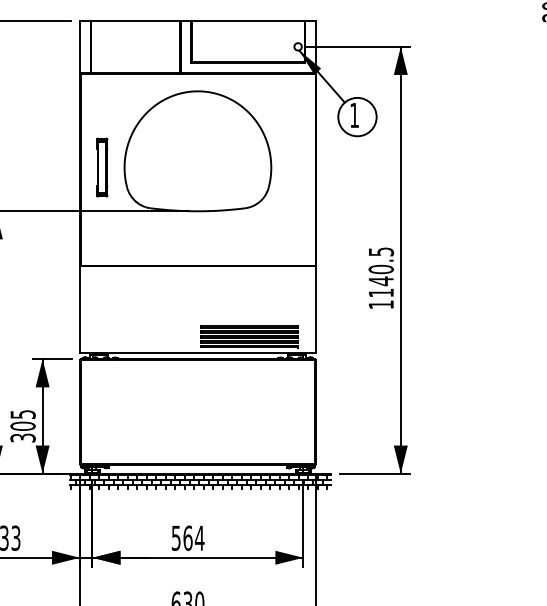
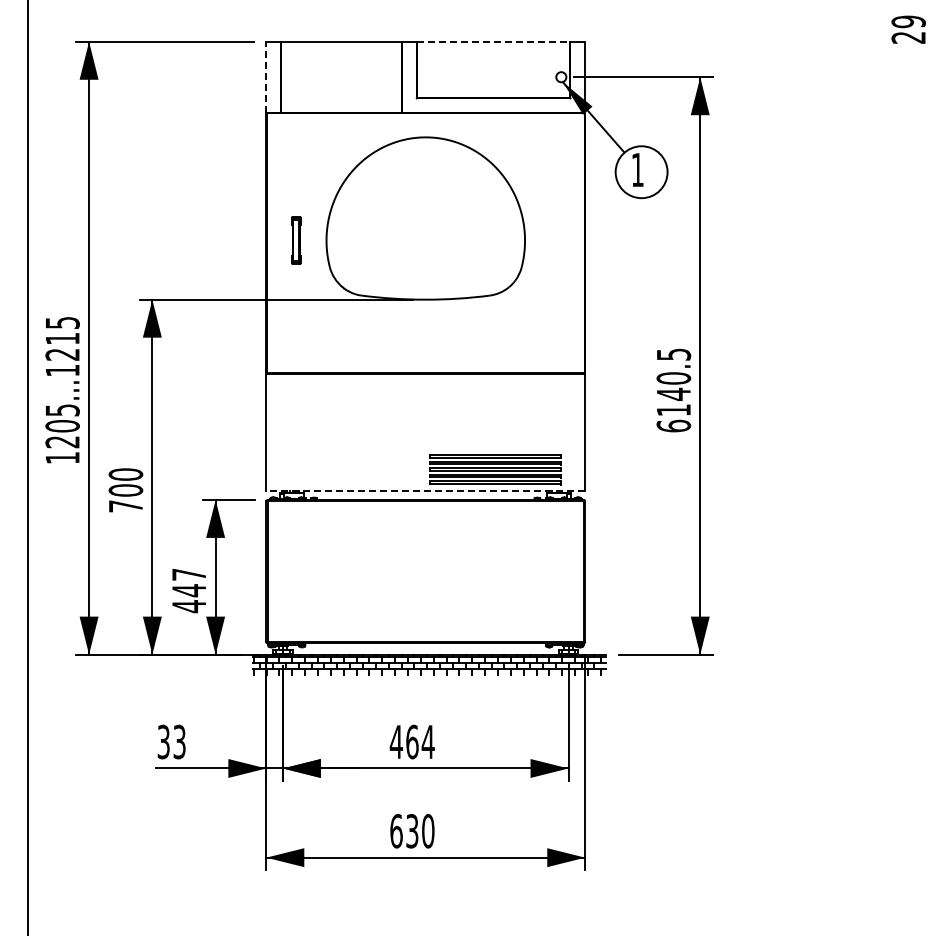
line: (247, 20) -> (493, 41), solid -> dashed
line: (80, 46) -> (266, 76), solid -> dashed
part: (102, 167) -> (296, 240), size x0.6
text: (381, 304) -> (673, 425), 1140.5 -> 6140.5
line: (197, 353) -> (425, 491), solid -> dashed
text: (22, 426) -> (188, 590), 305 -> 447
text: (175, 538) -> (395, 742), 564 -> 464

